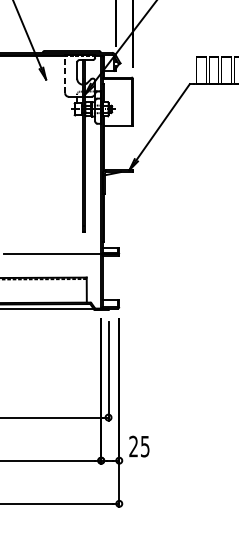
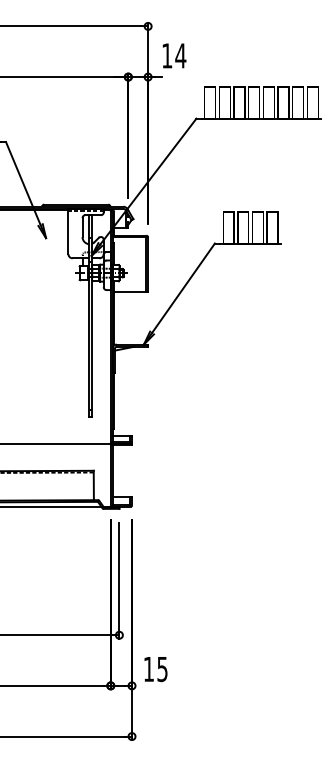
line: (65, 73) -> (68, 231), dashed -> solid
text: (133, 445) -> (148, 668), 25 -> 15

